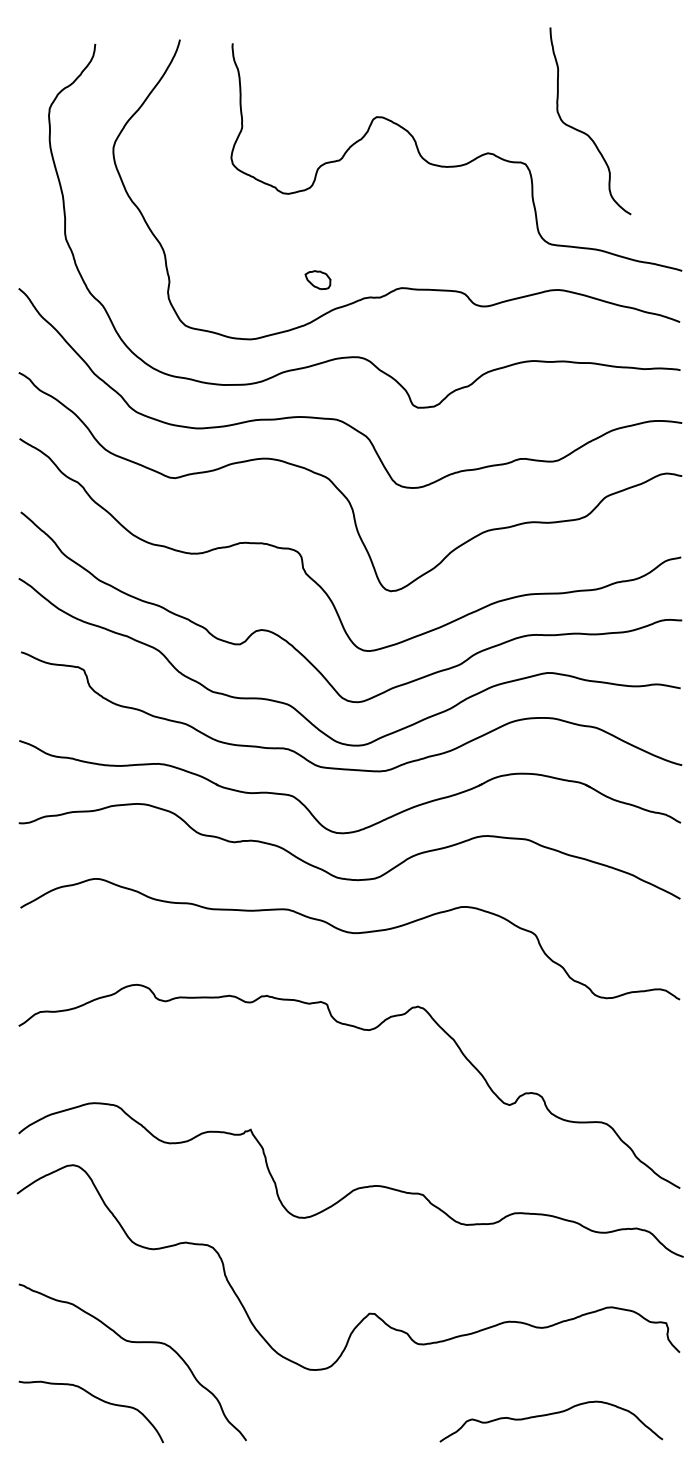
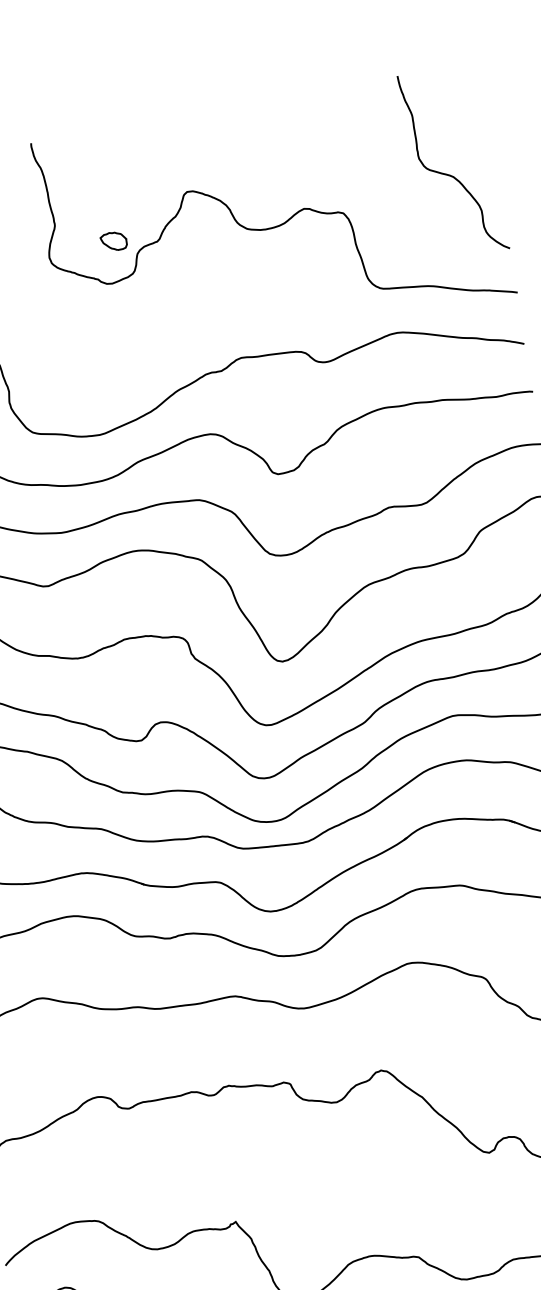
curve: (585, 132) -> (450, 174), moved
part: (317, 279) -> (113, 240), moved

